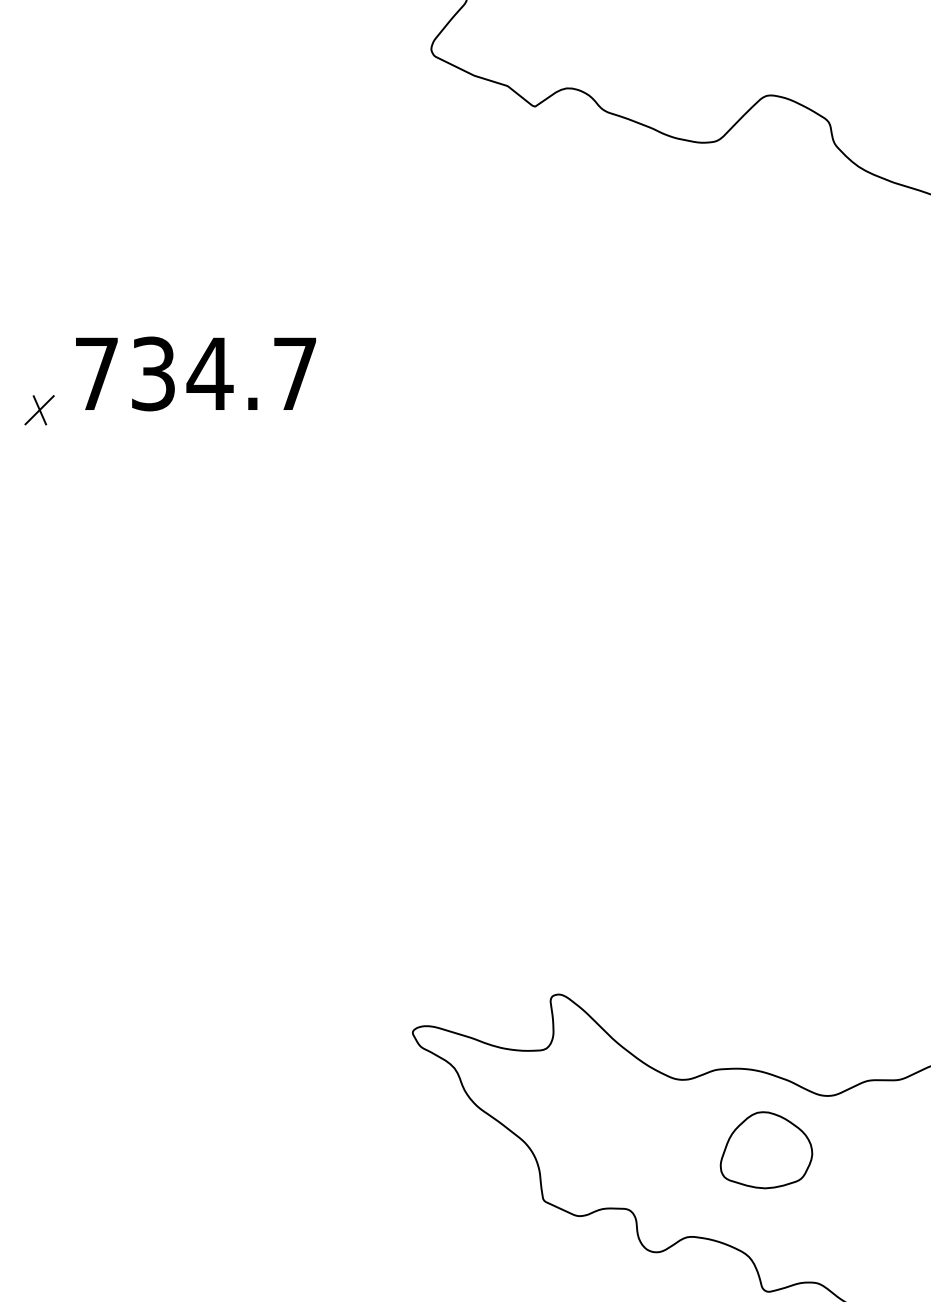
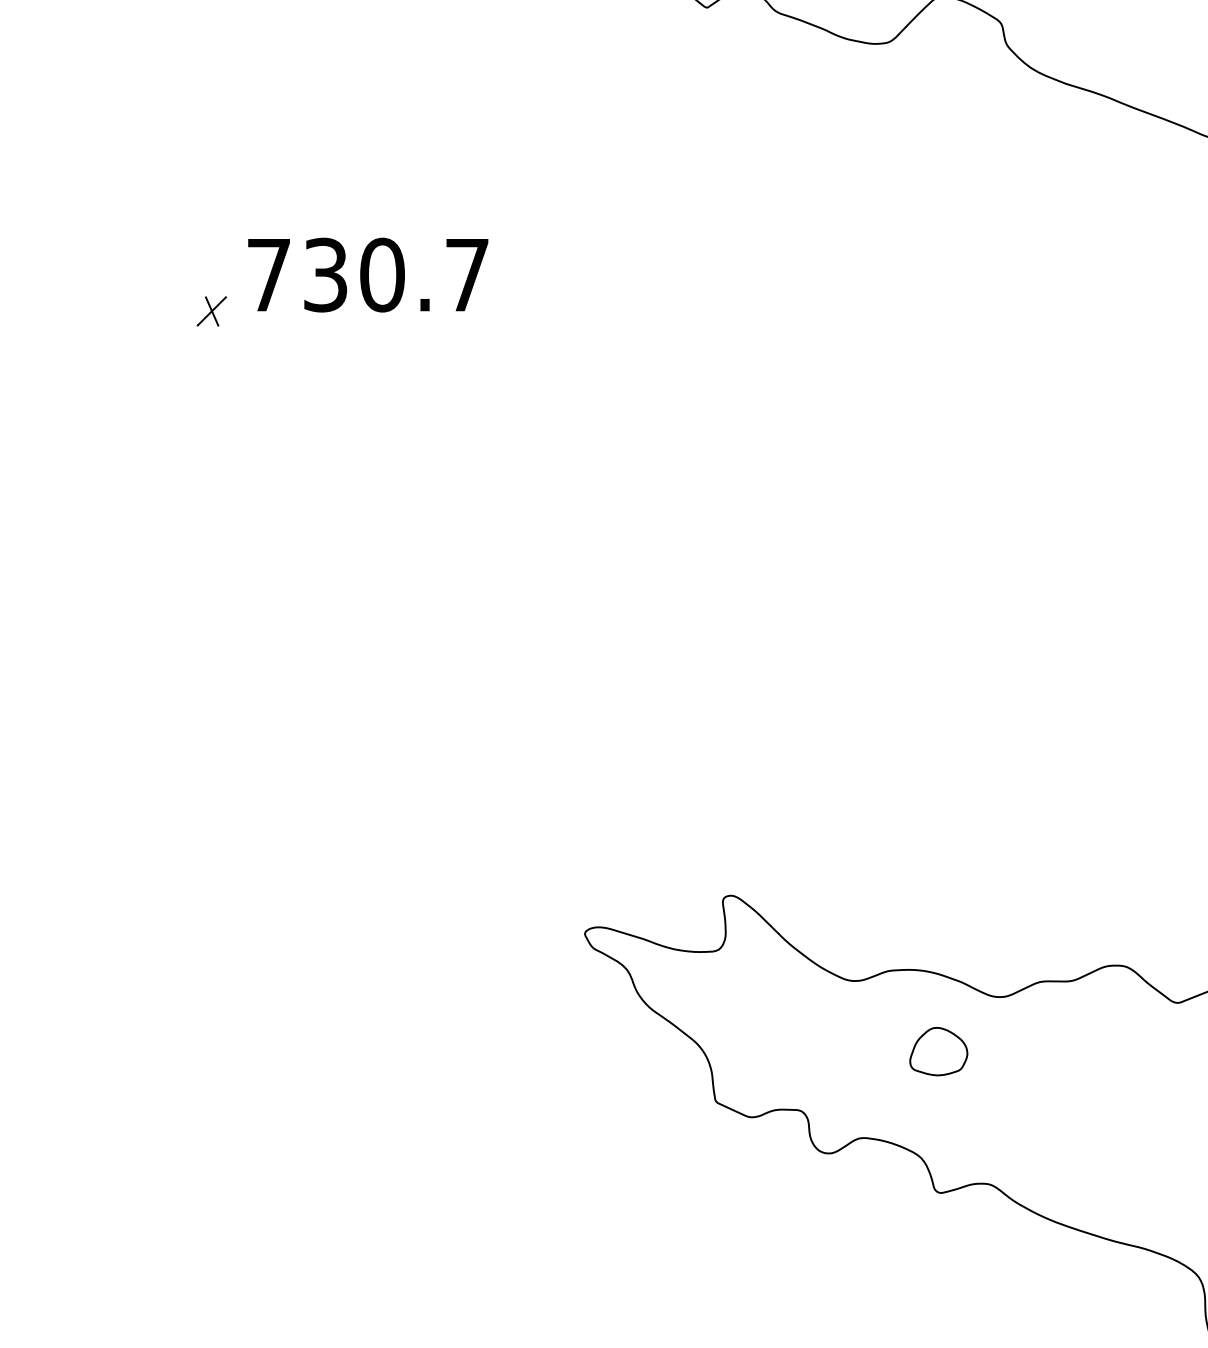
text: (209, 373) -> (381, 274), 734.7 -> 730.7
part: (766, 1150) -> (938, 1051), size x0.62

